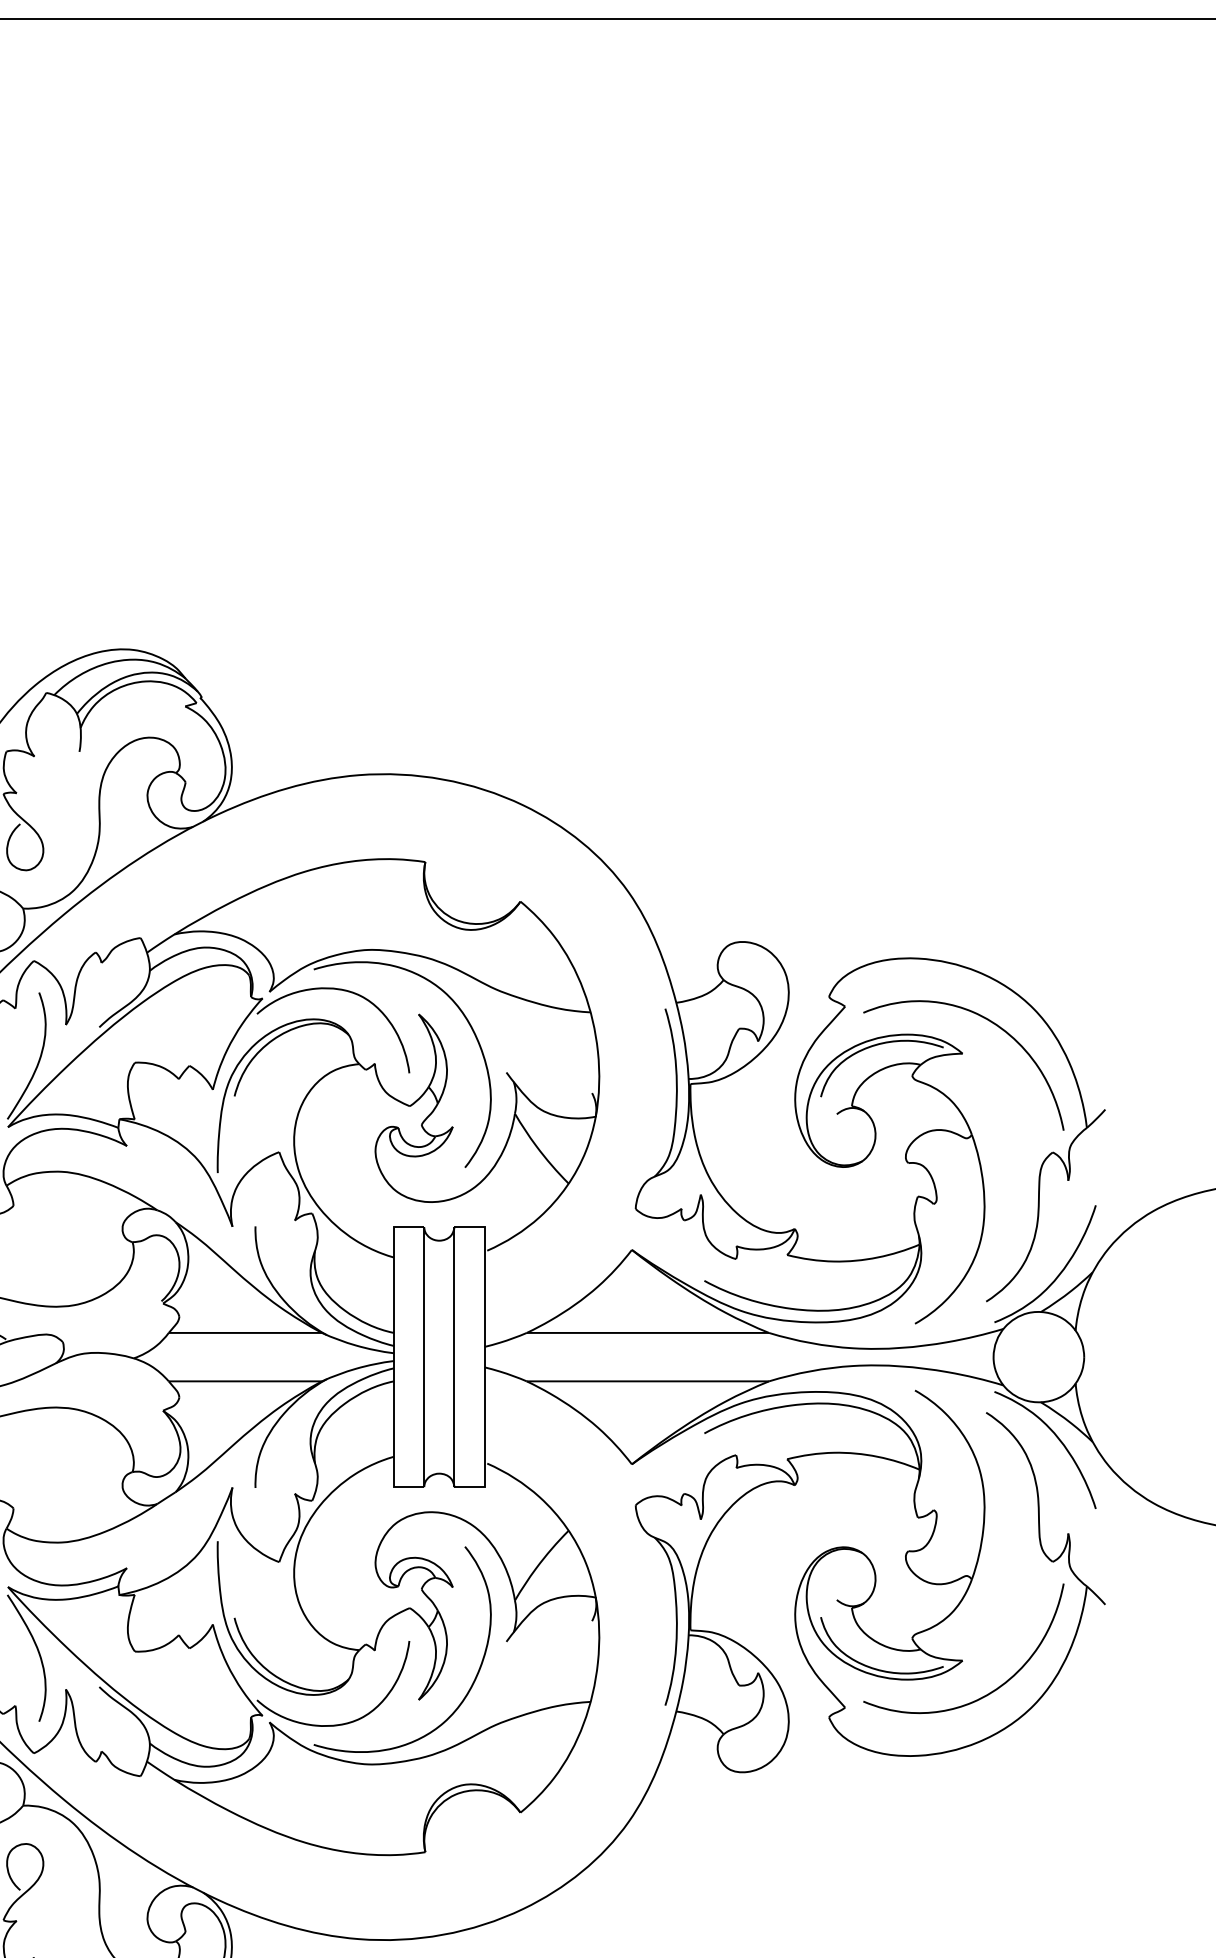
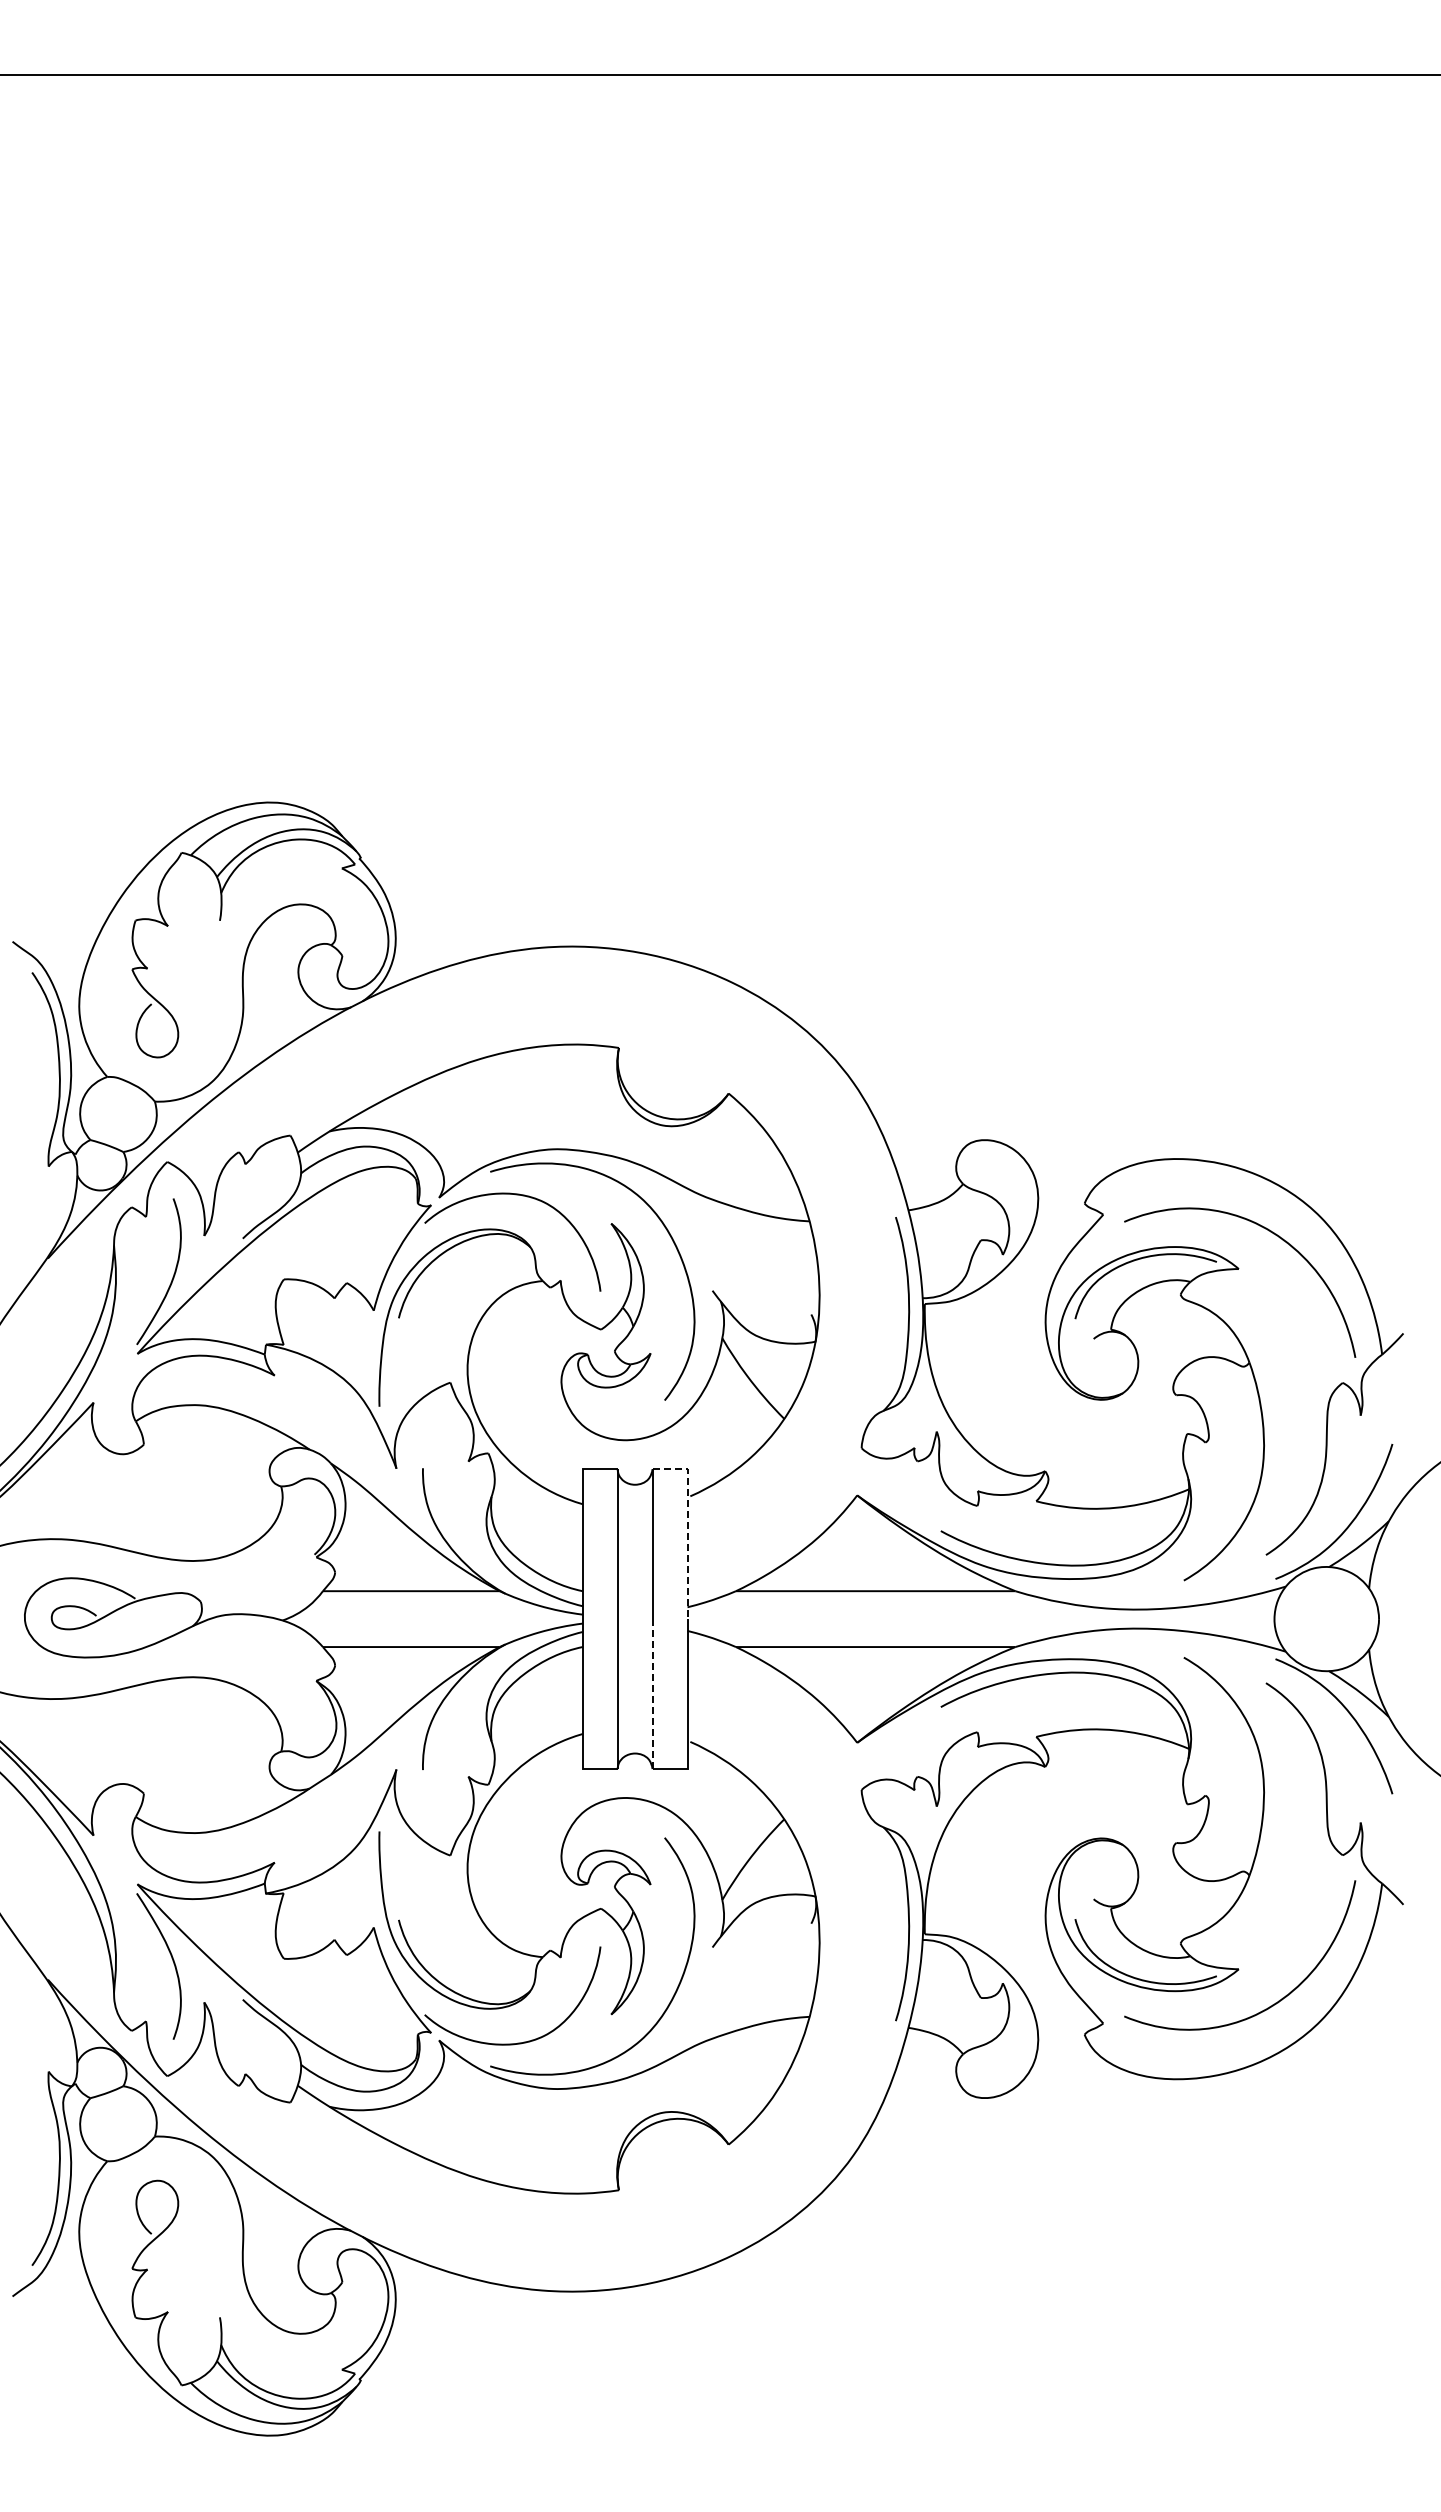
line: (484, 1276) -> (687, 1526), solid -> dashed
line: (454, 1422) -> (652, 1694), solid -> dashed

